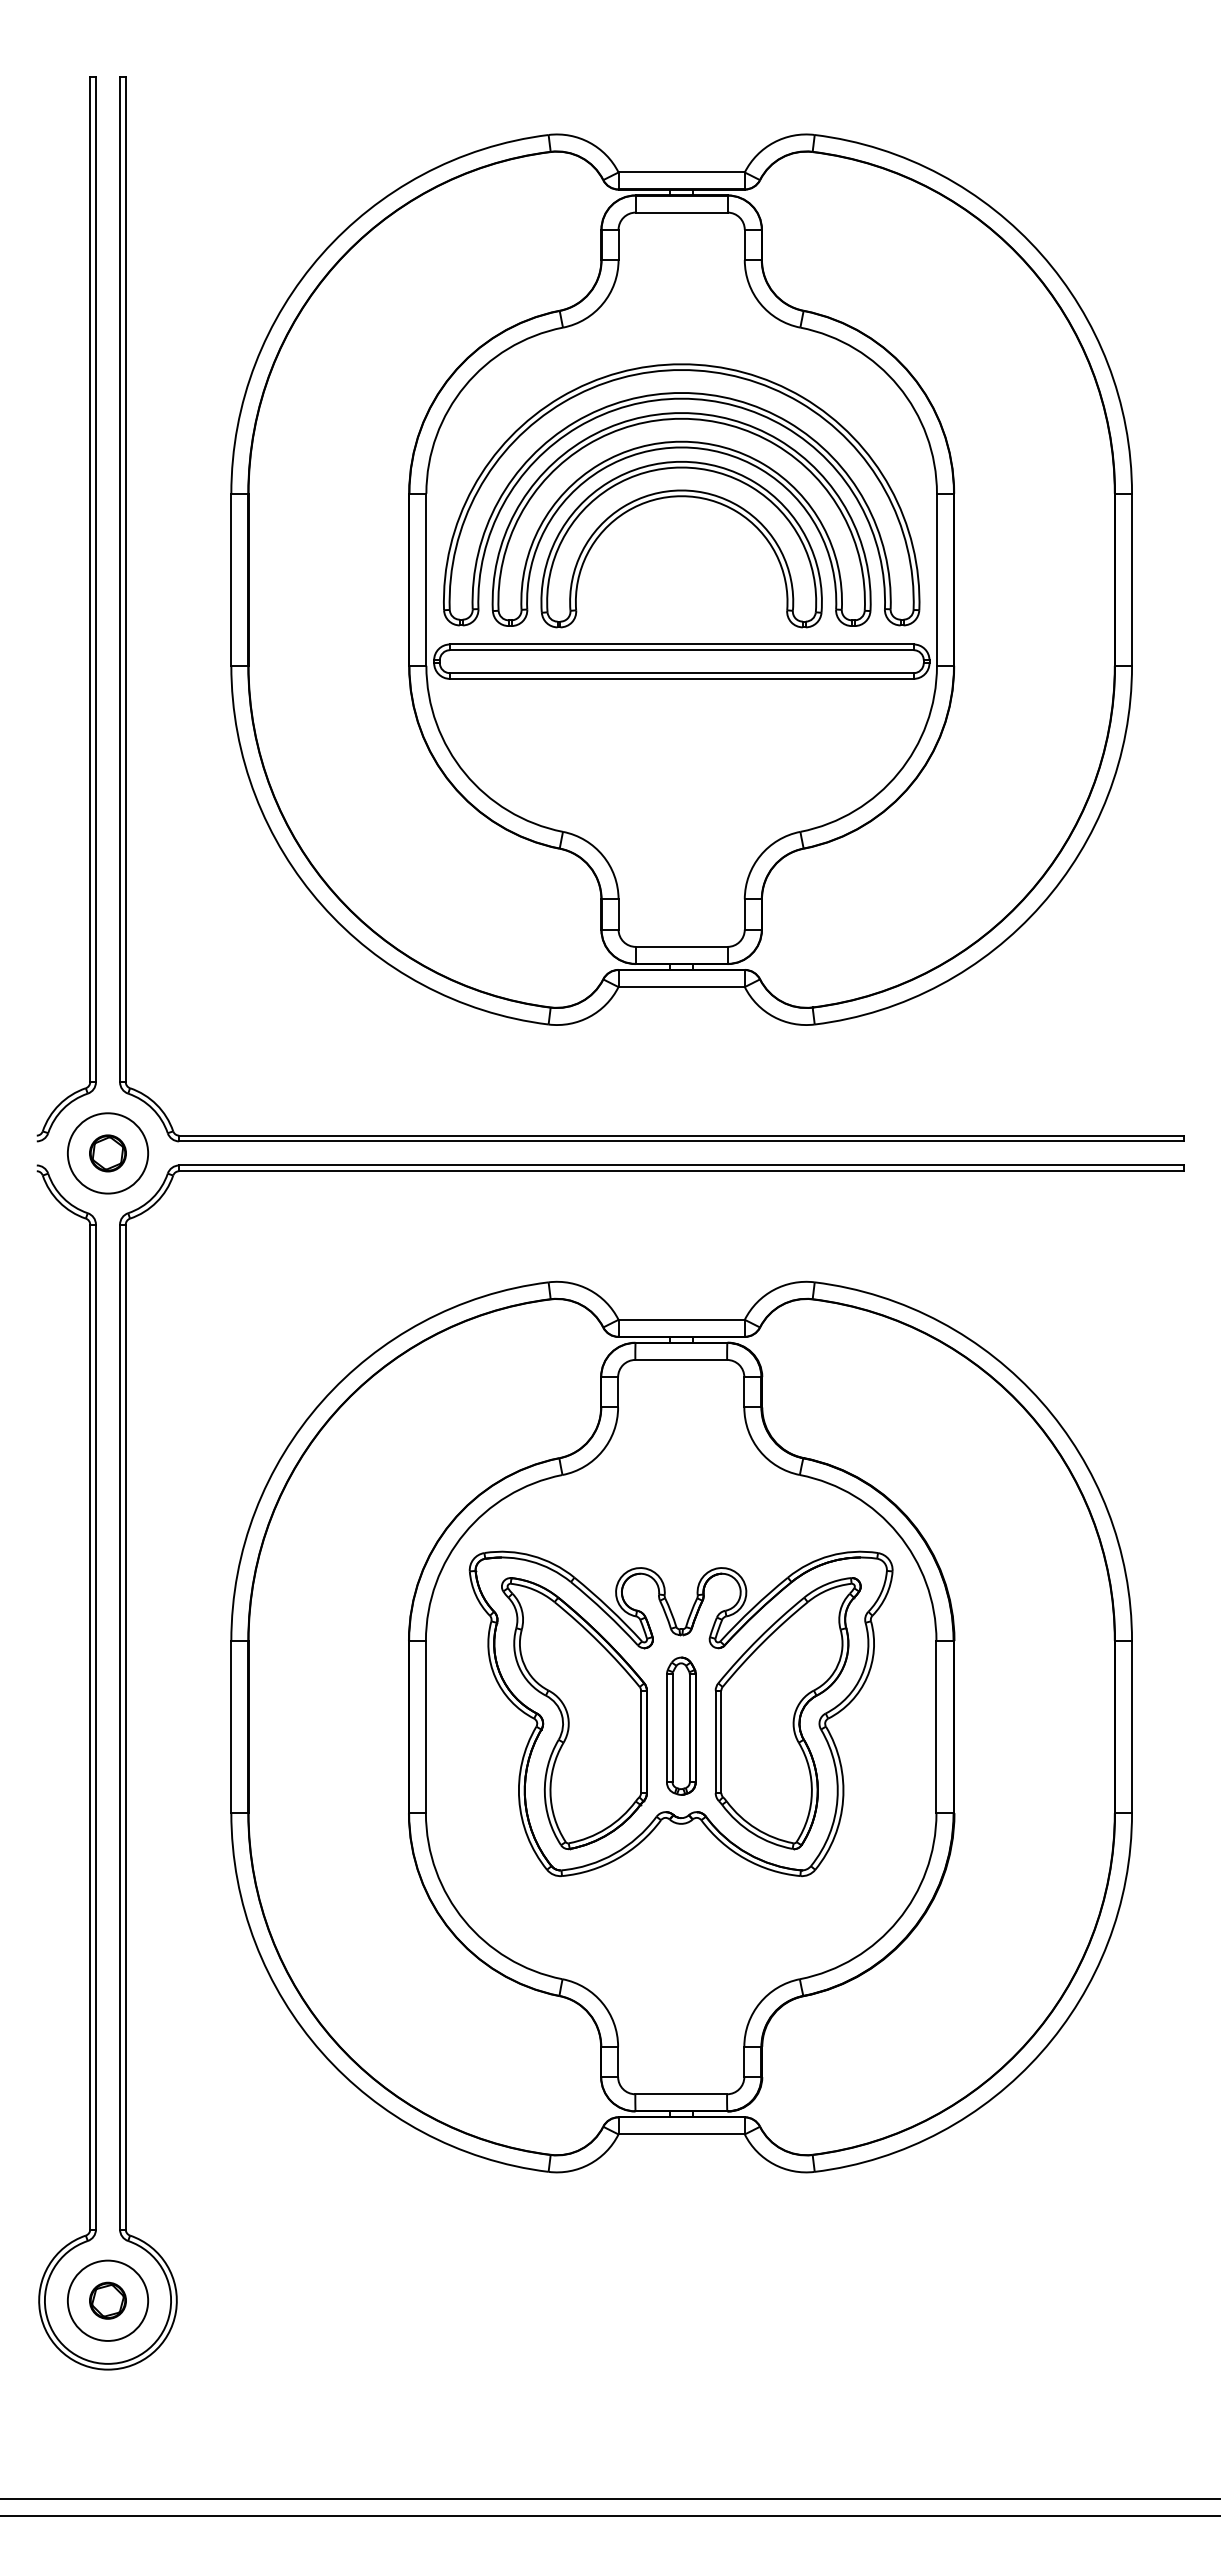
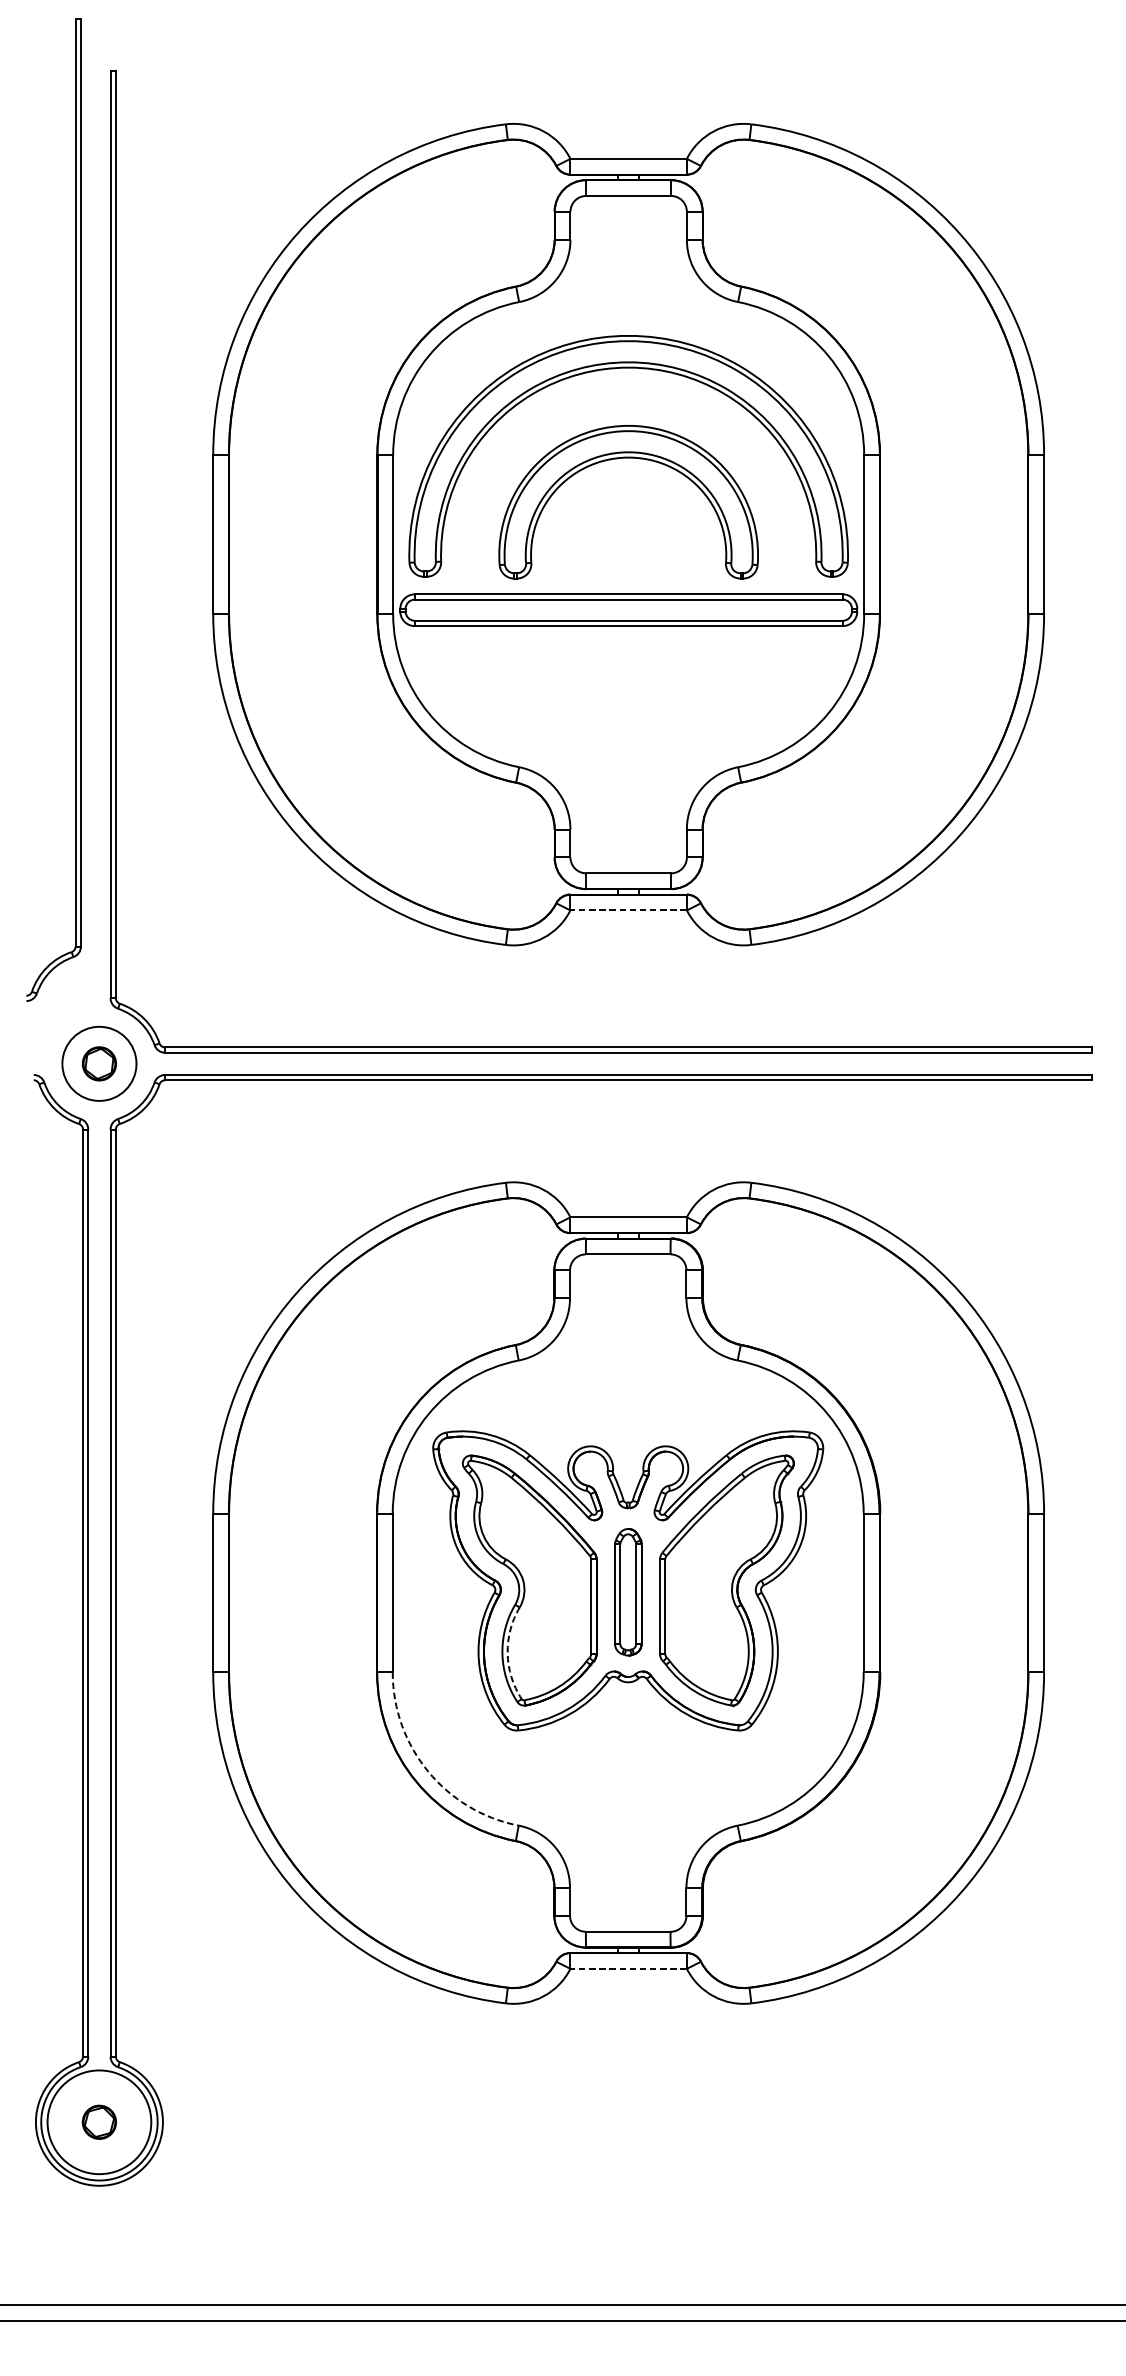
part: (681, 448) -> (628, 413), removed
part: (89, 609) -> (74, 510), moved
line: (681, 987) -> (628, 910), solid -> dashed
arc: (550, 1792) -> (507, 1653), solid -> dashed
arc: (464, 1920) -> (428, 1771), solid -> dashed
line: (681, 2134) -> (628, 1968), solid -> dashed
circle: (107, 2300) -> (98, 2122), size x1.4

